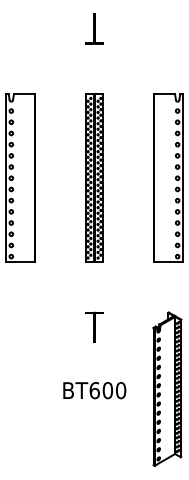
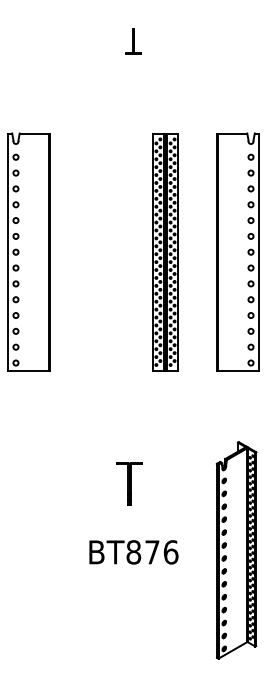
part: (94, 29) -> (133, 41), size x0.6
part: (94, 178) -> (165, 252), moved
part: (94, 327) -> (129, 483), moved
text: (107, 390) -> (152, 552), BT600 -> BT876

